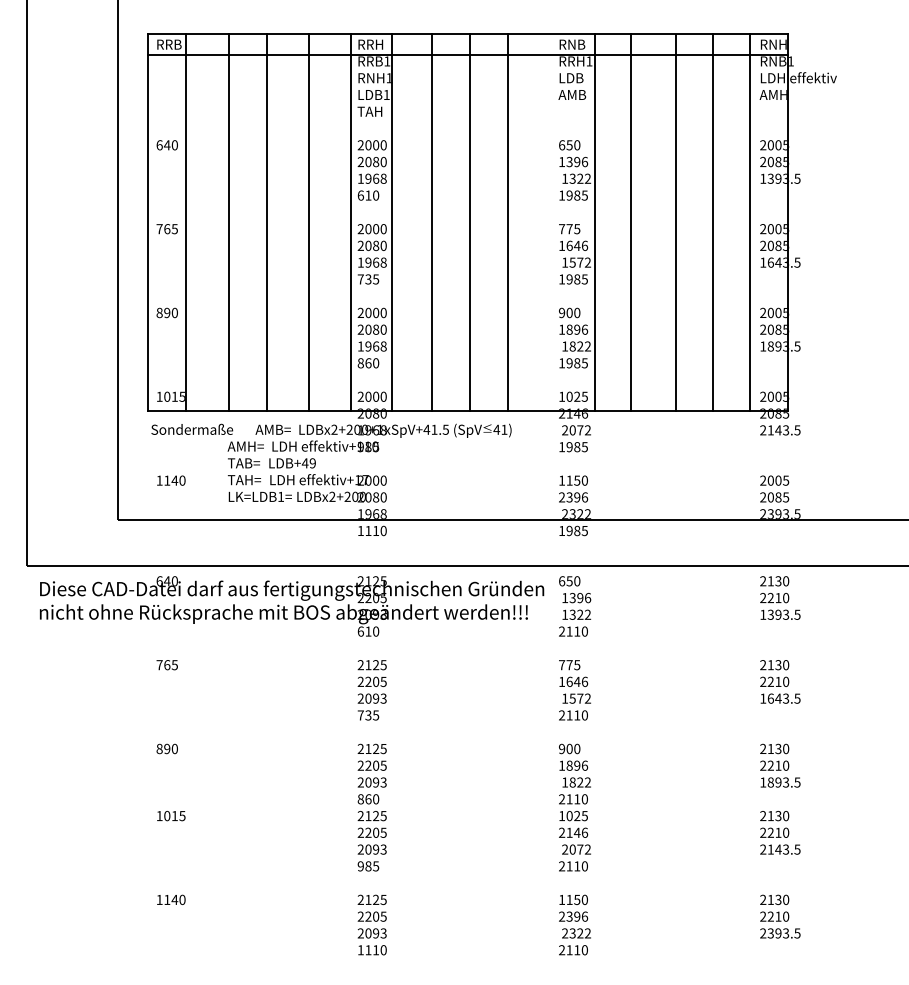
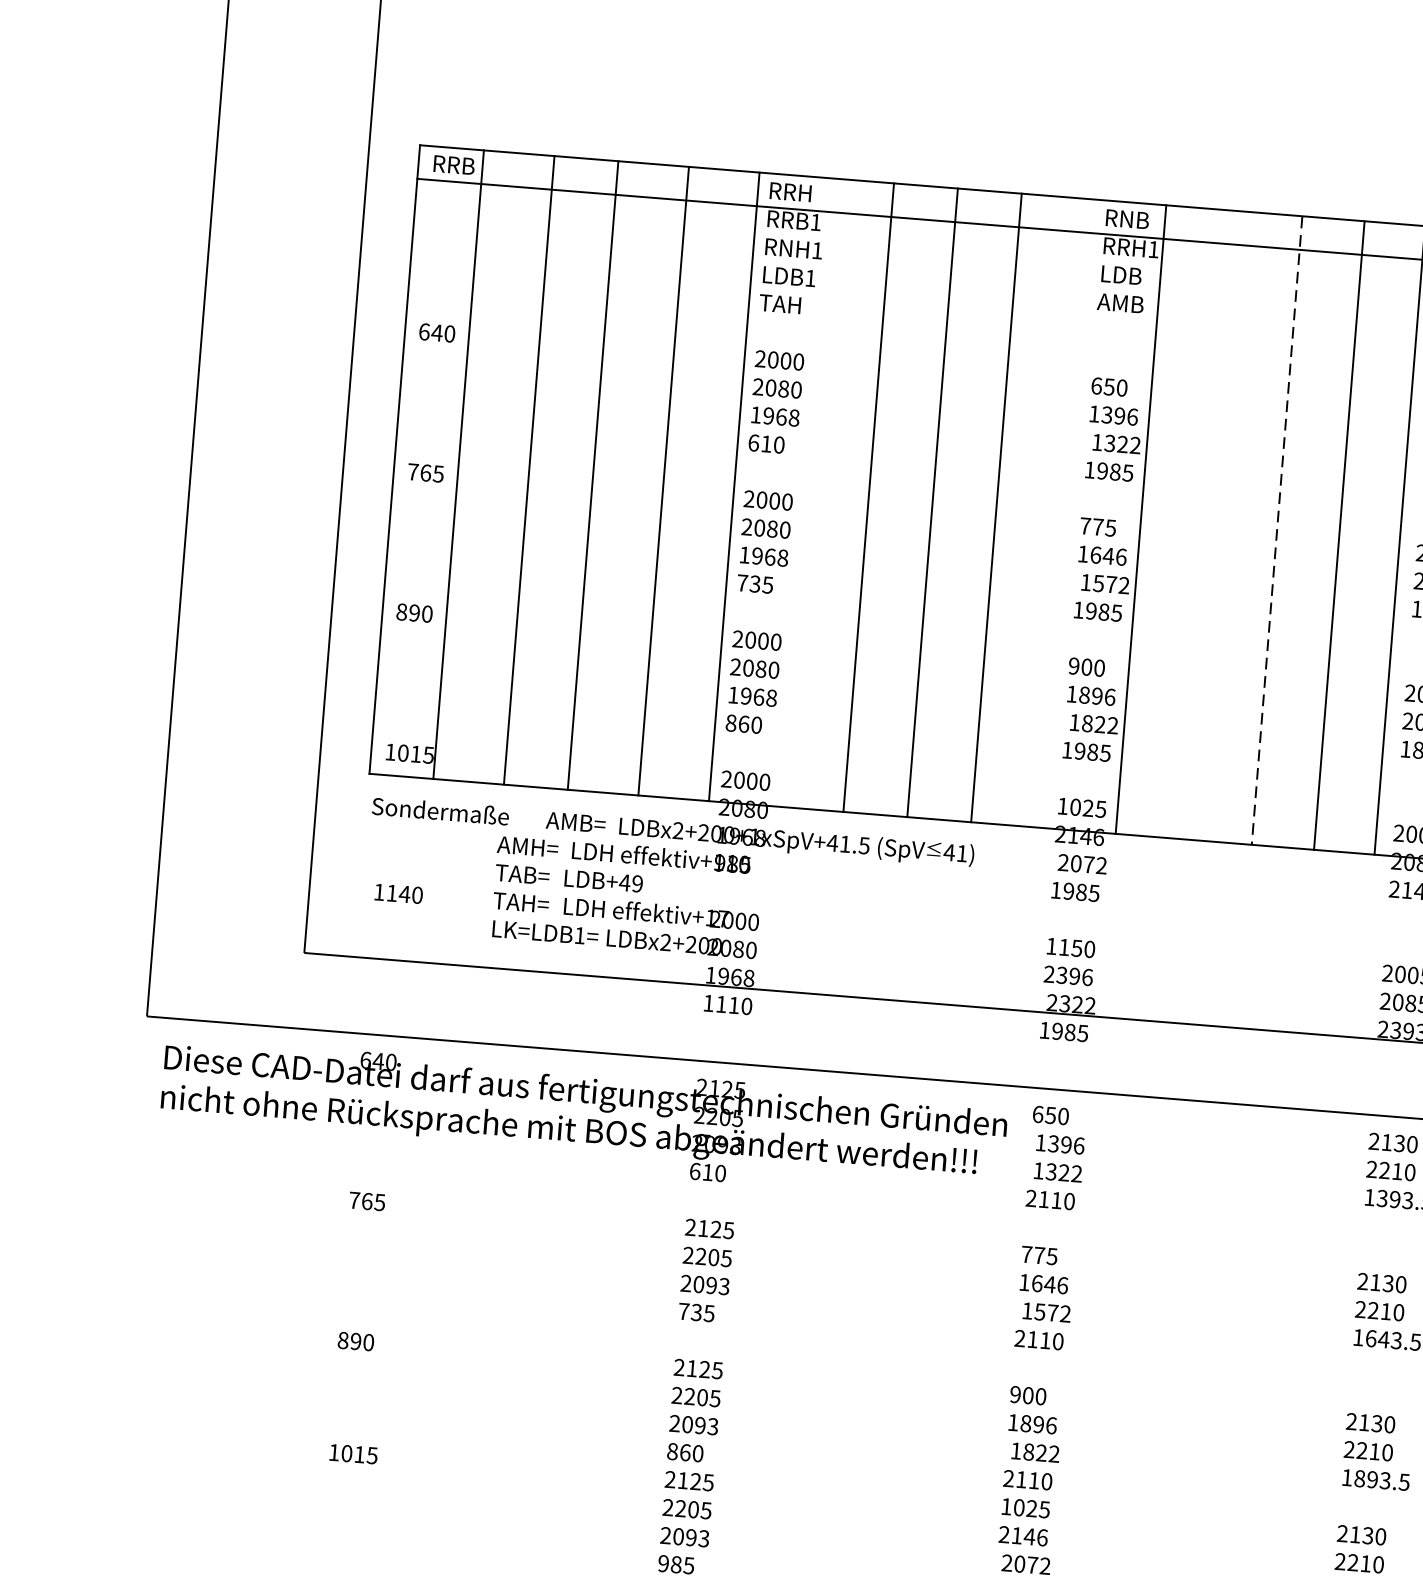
line: (391, 222) -> (801, 492), removed
line: (630, 222) -> (1200, 524), removed
line: (676, 223) -> (1277, 532), solid -> dashed

